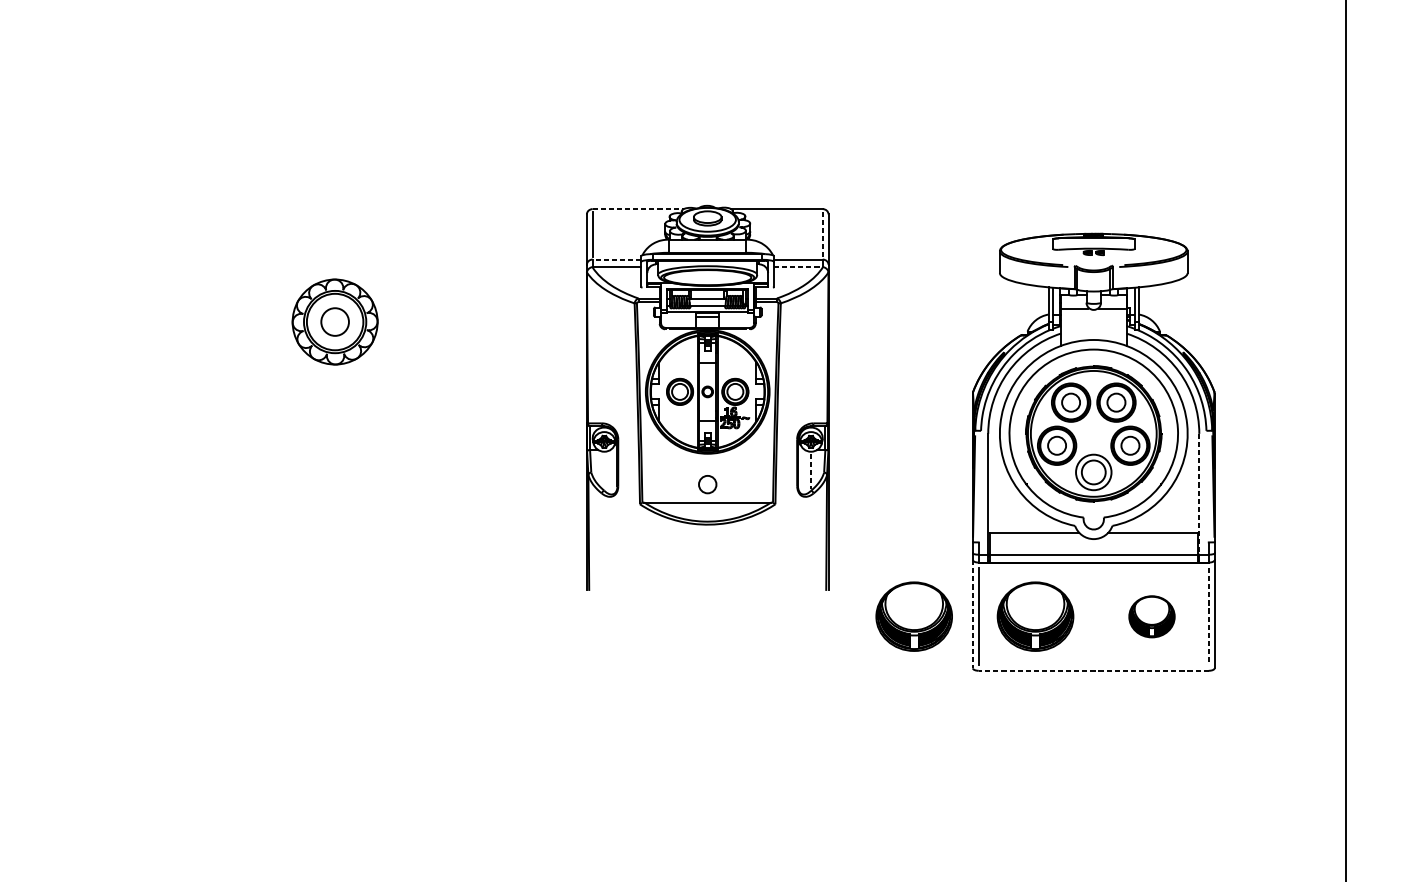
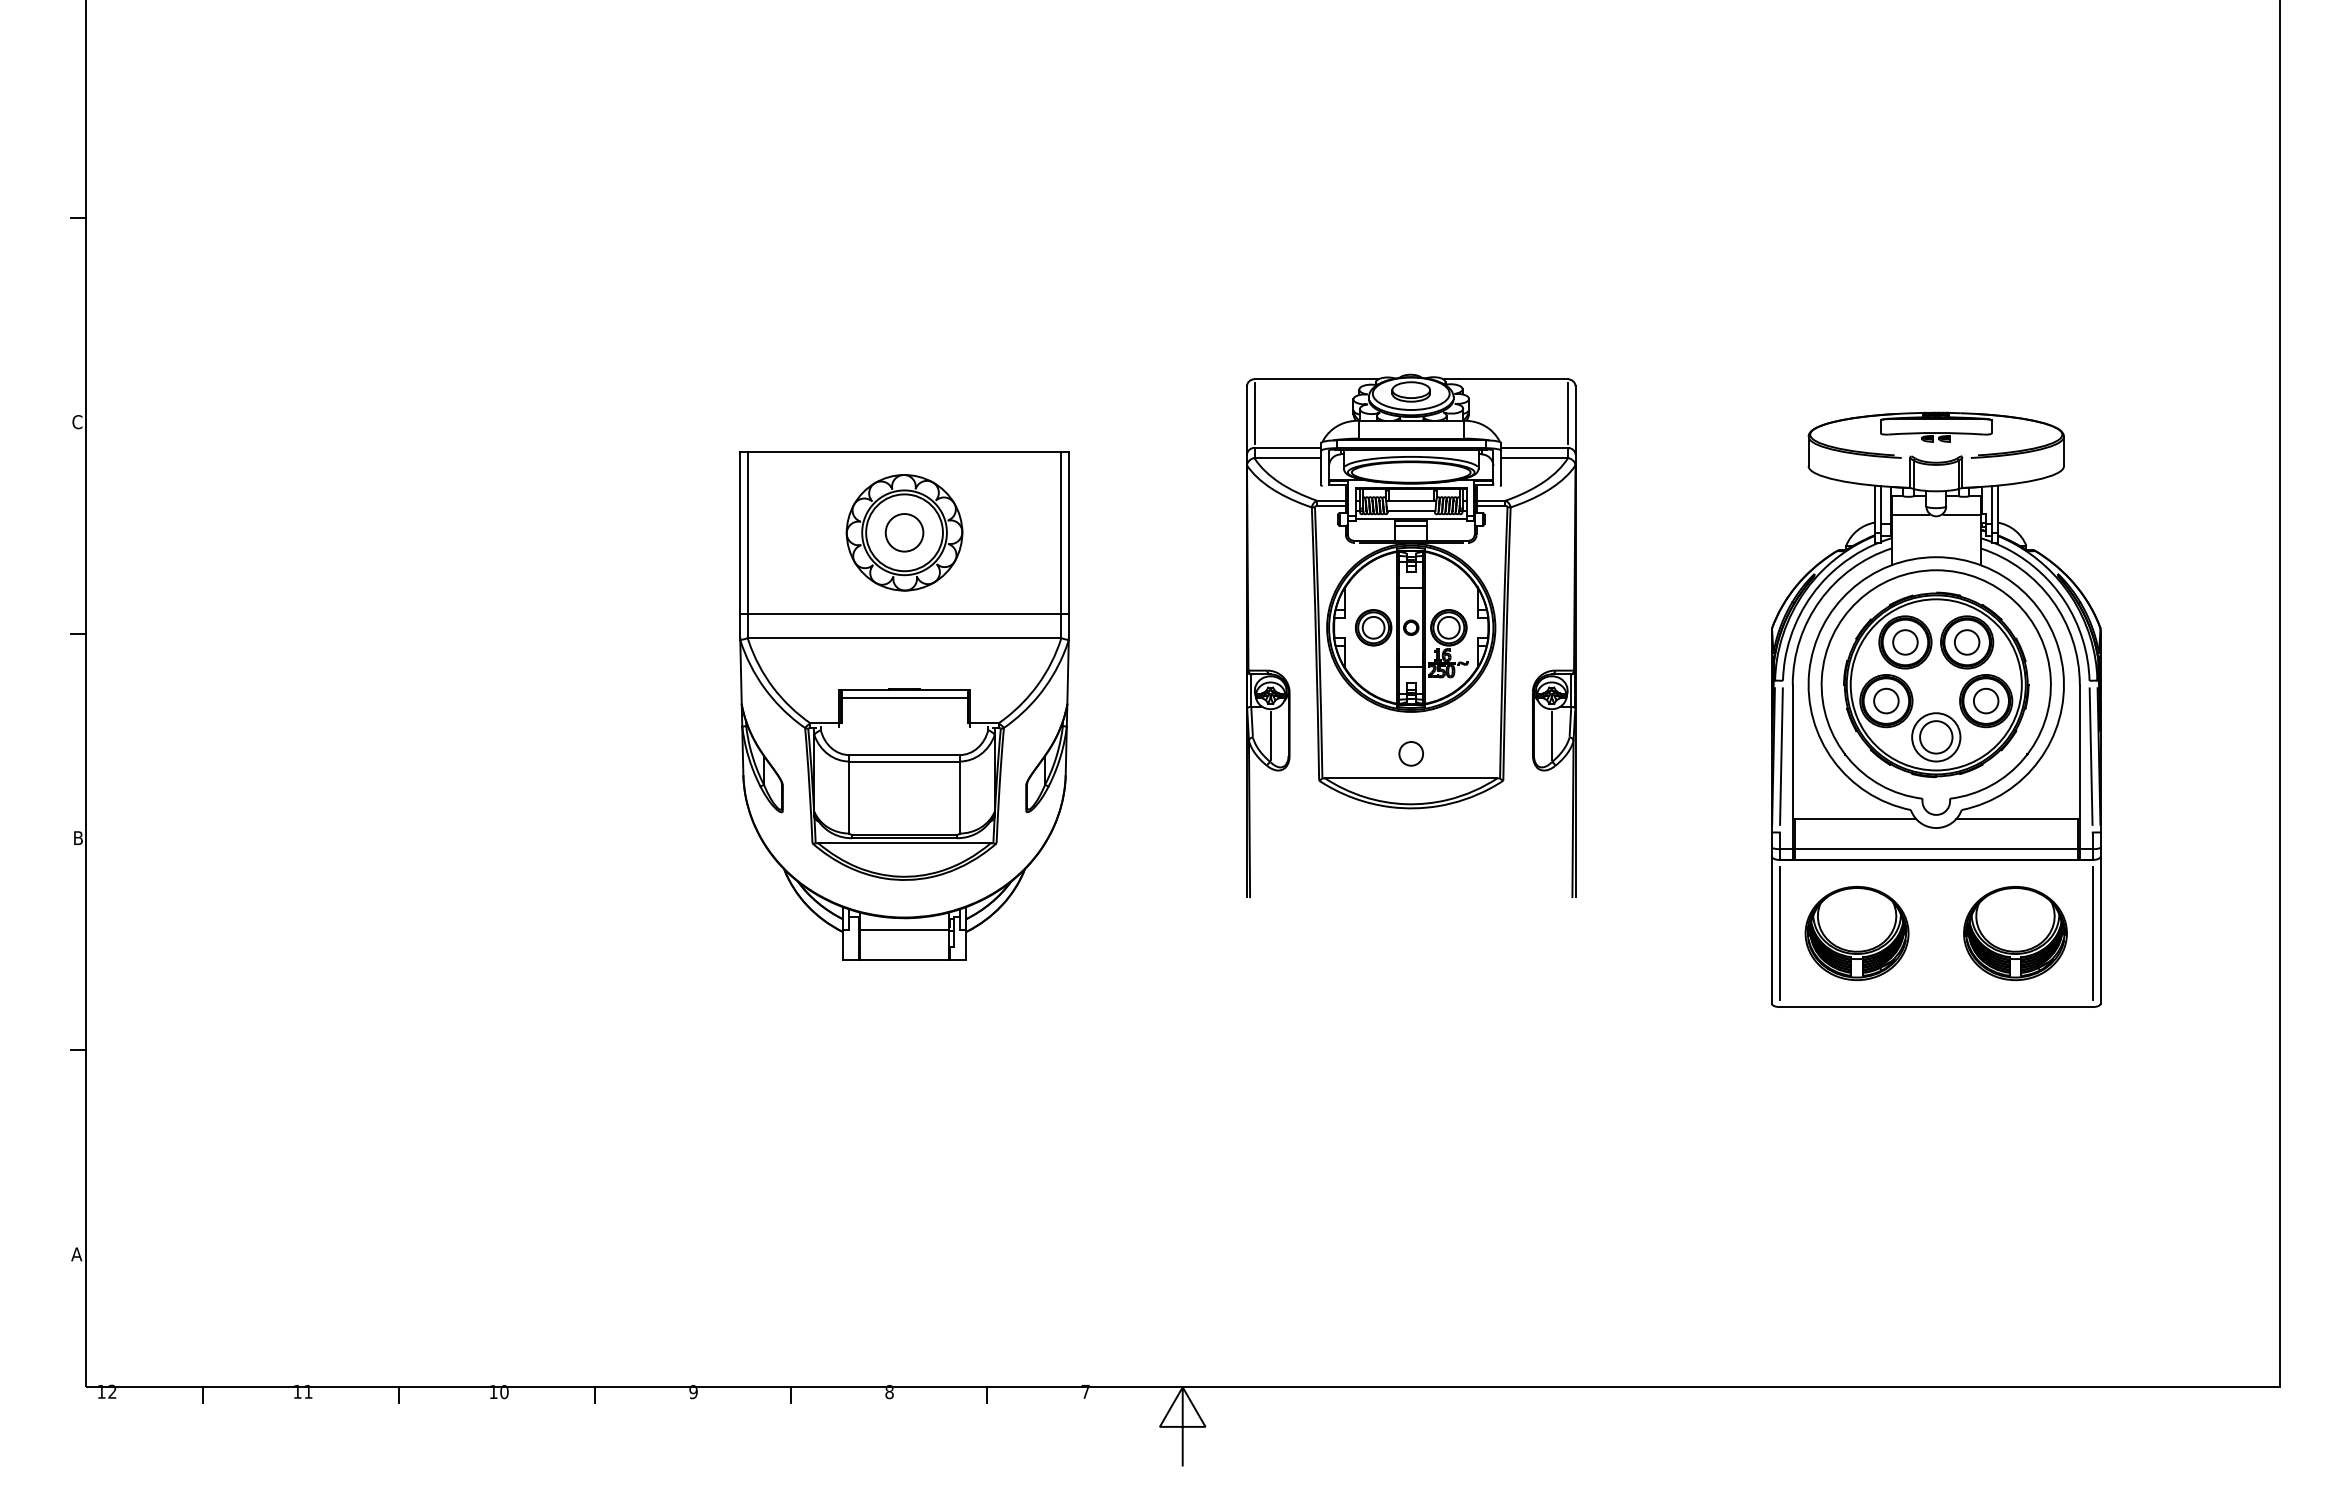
line: (638, 209) -> (1316, 379), dashed -> solid
line: (822, 234) -> (1567, 413), dashed -> solid
line: (616, 259) -> (1287, 447), dashed -> solid
line: (798, 266) -> (1534, 457), dashed -> solid
part: (335, 449) -> (904, 705), added
line: (604, 471) -> (1270, 735), added
line: (810, 471) -> (1551, 735), dashed -> solid
line: (979, 486) -> (1781, 756), added
line: (1207, 486) -> (2090, 756), added
line: (1199, 494) -> (2079, 767), dashed -> solid
line: (972, 614) -> (1771, 930), dashed -> solid
part: (913, 616) -> (1691, 933), removed
part: (1152, 616) -> (2015, 933), size x1.67
line: (1208, 617) -> (2092, 934), dashed -> solid
line: (1093, 671) -> (1935, 1007), dashed -> solid

